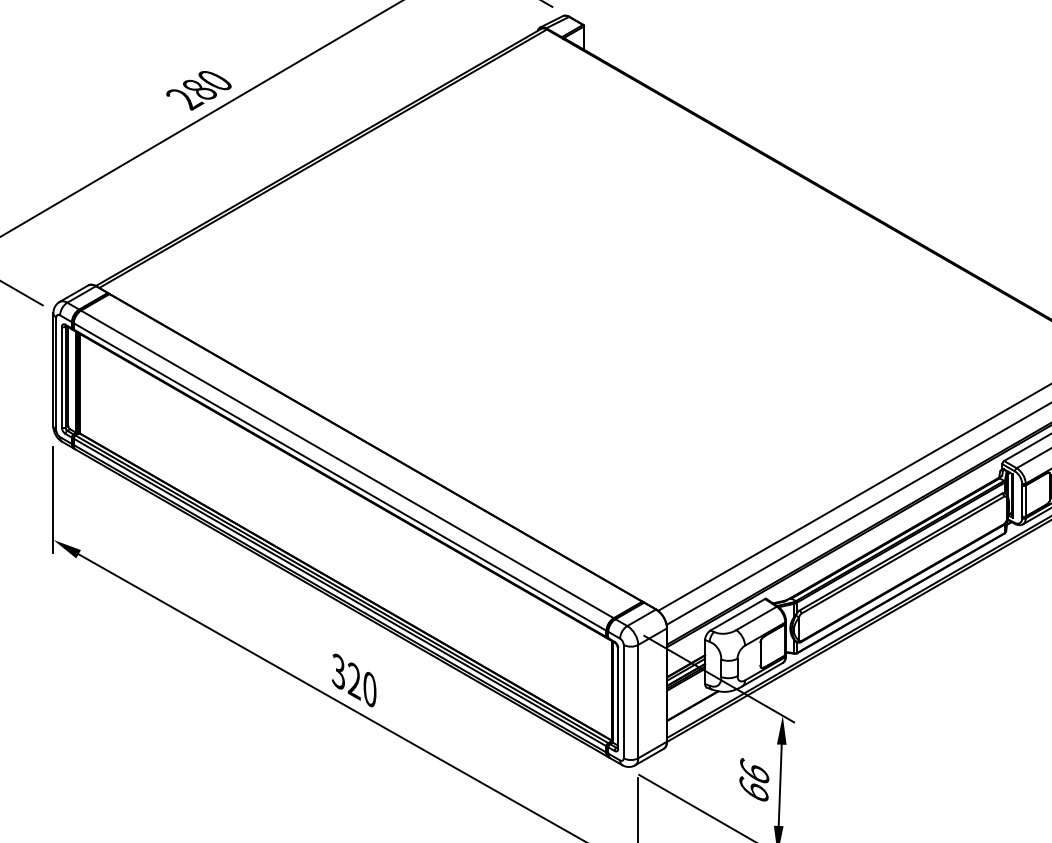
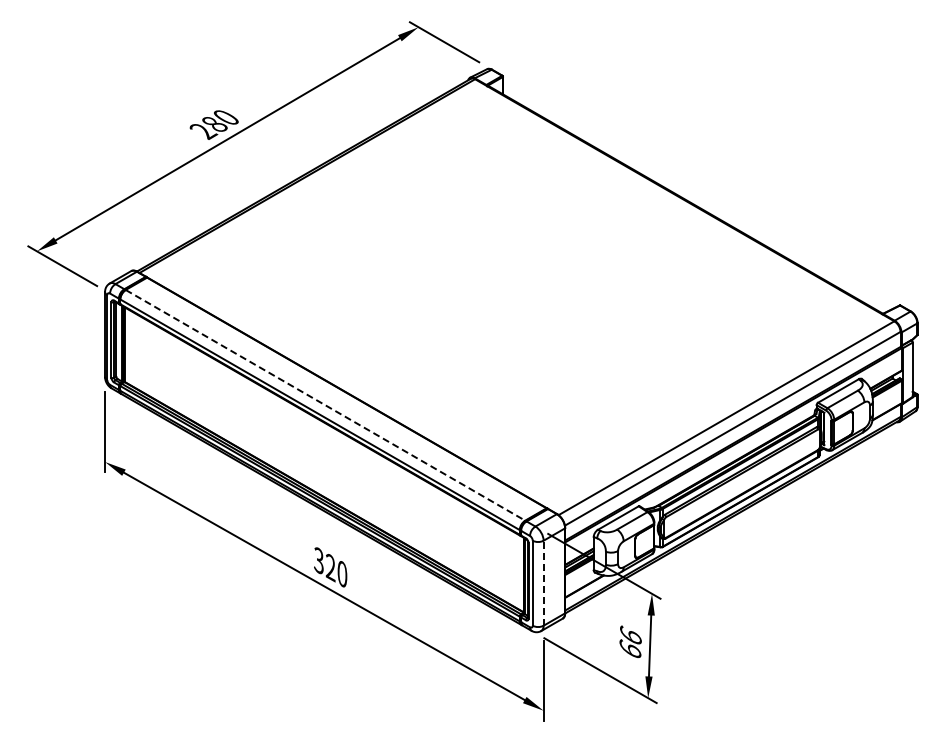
line: (347, 464) -> (325, 405), solid -> dashed
line: (638, 701) -> (543, 583), solid -> dashed

